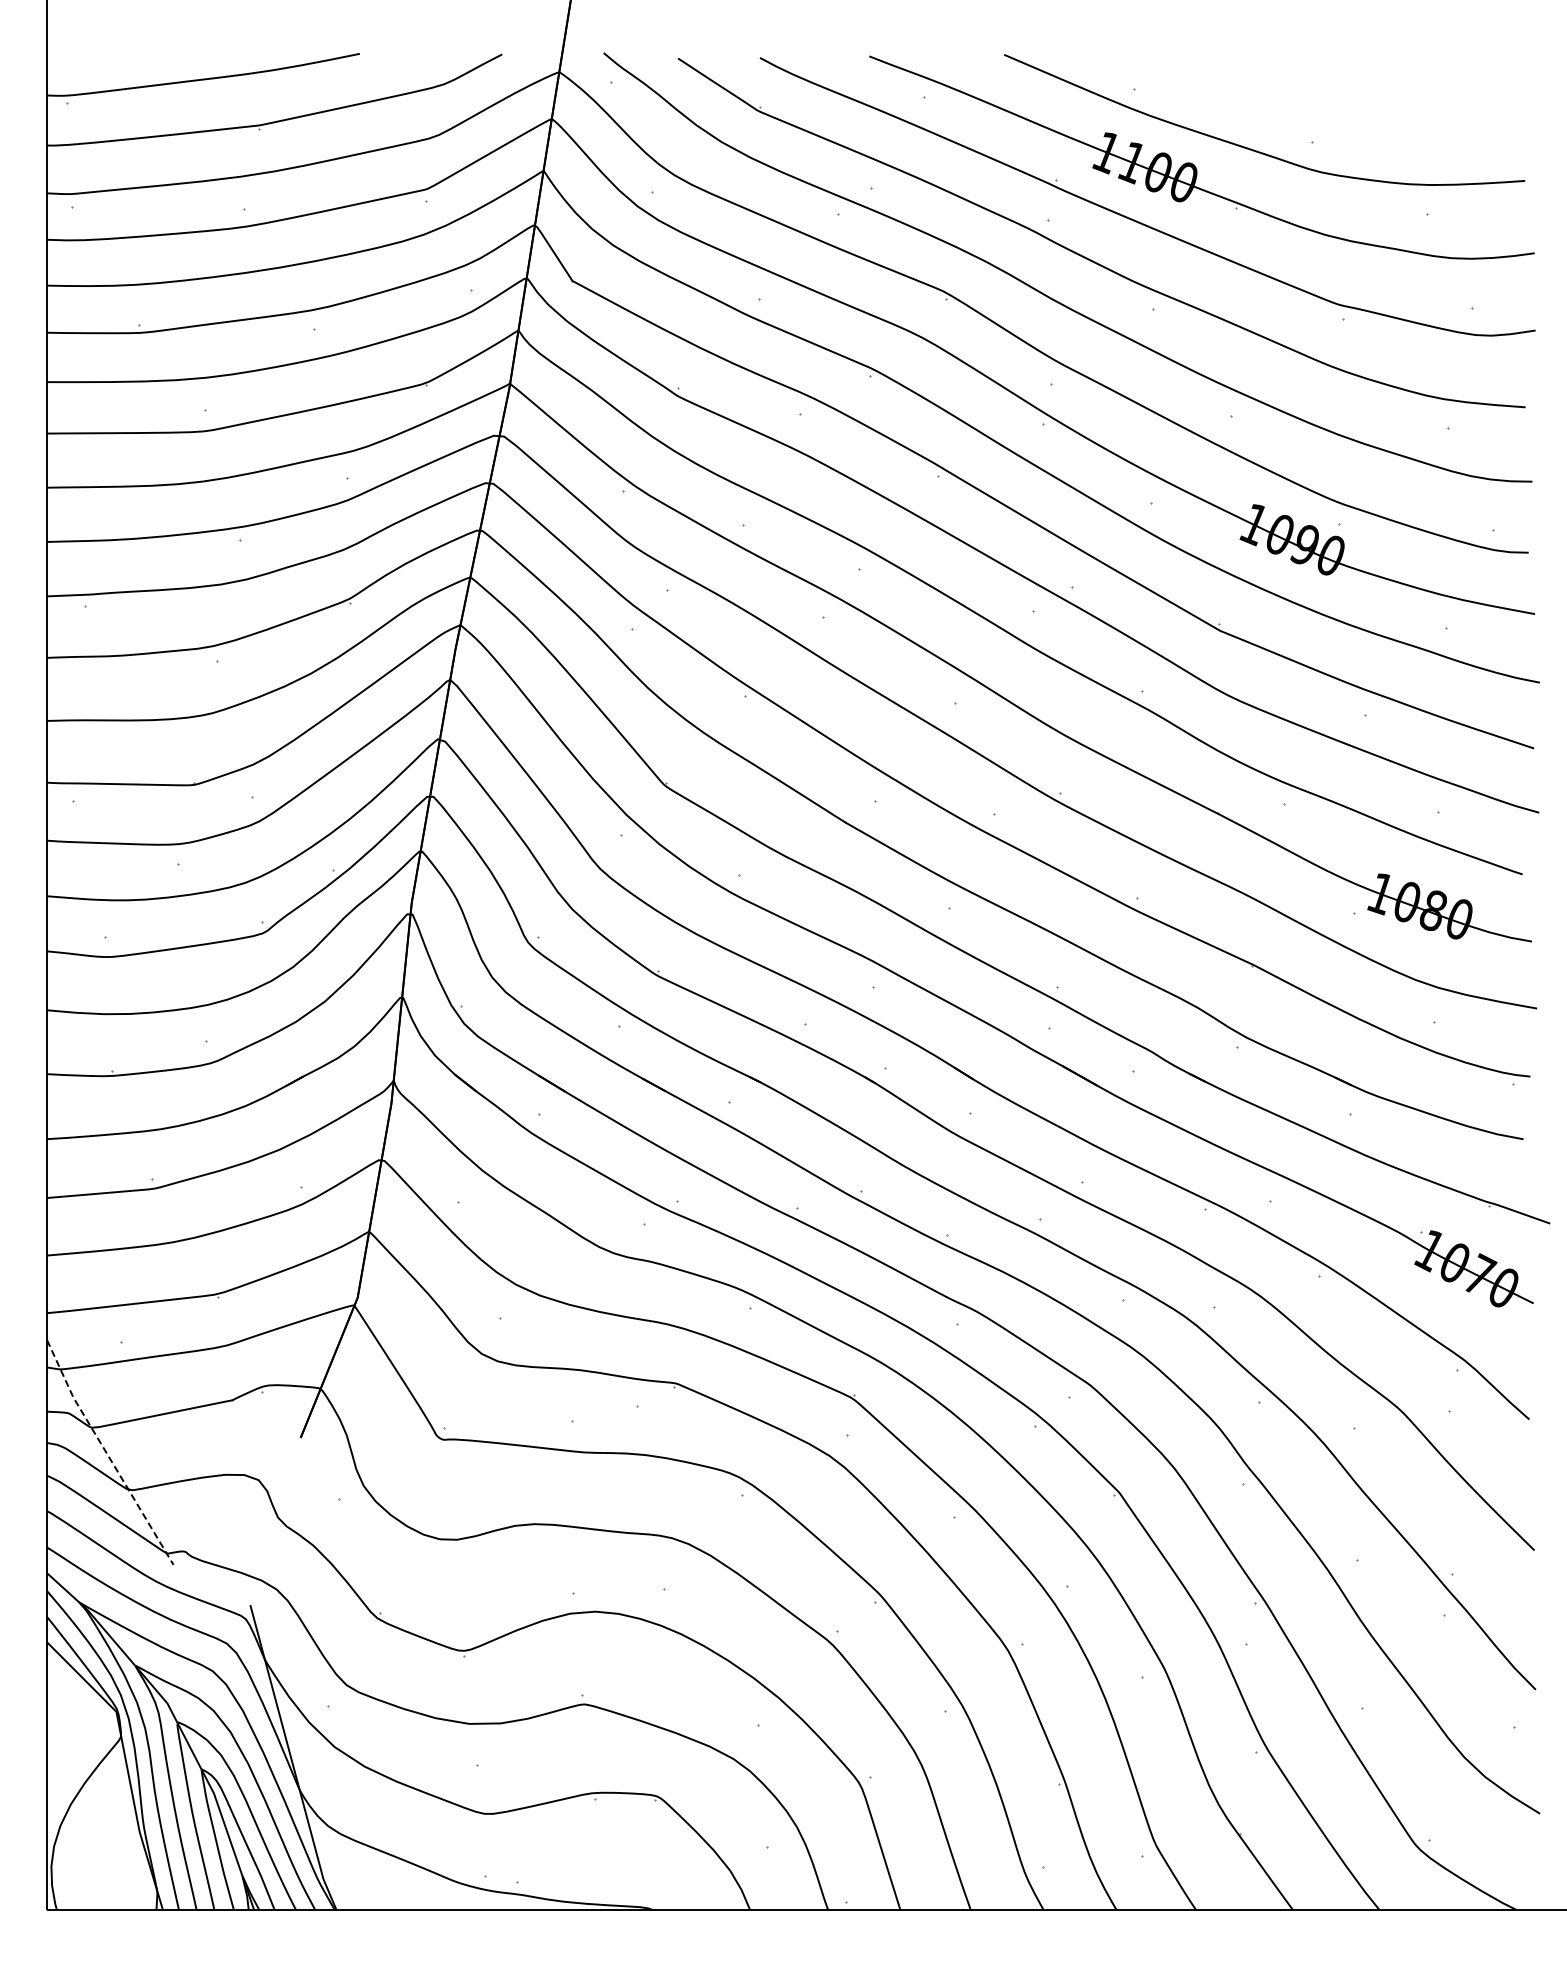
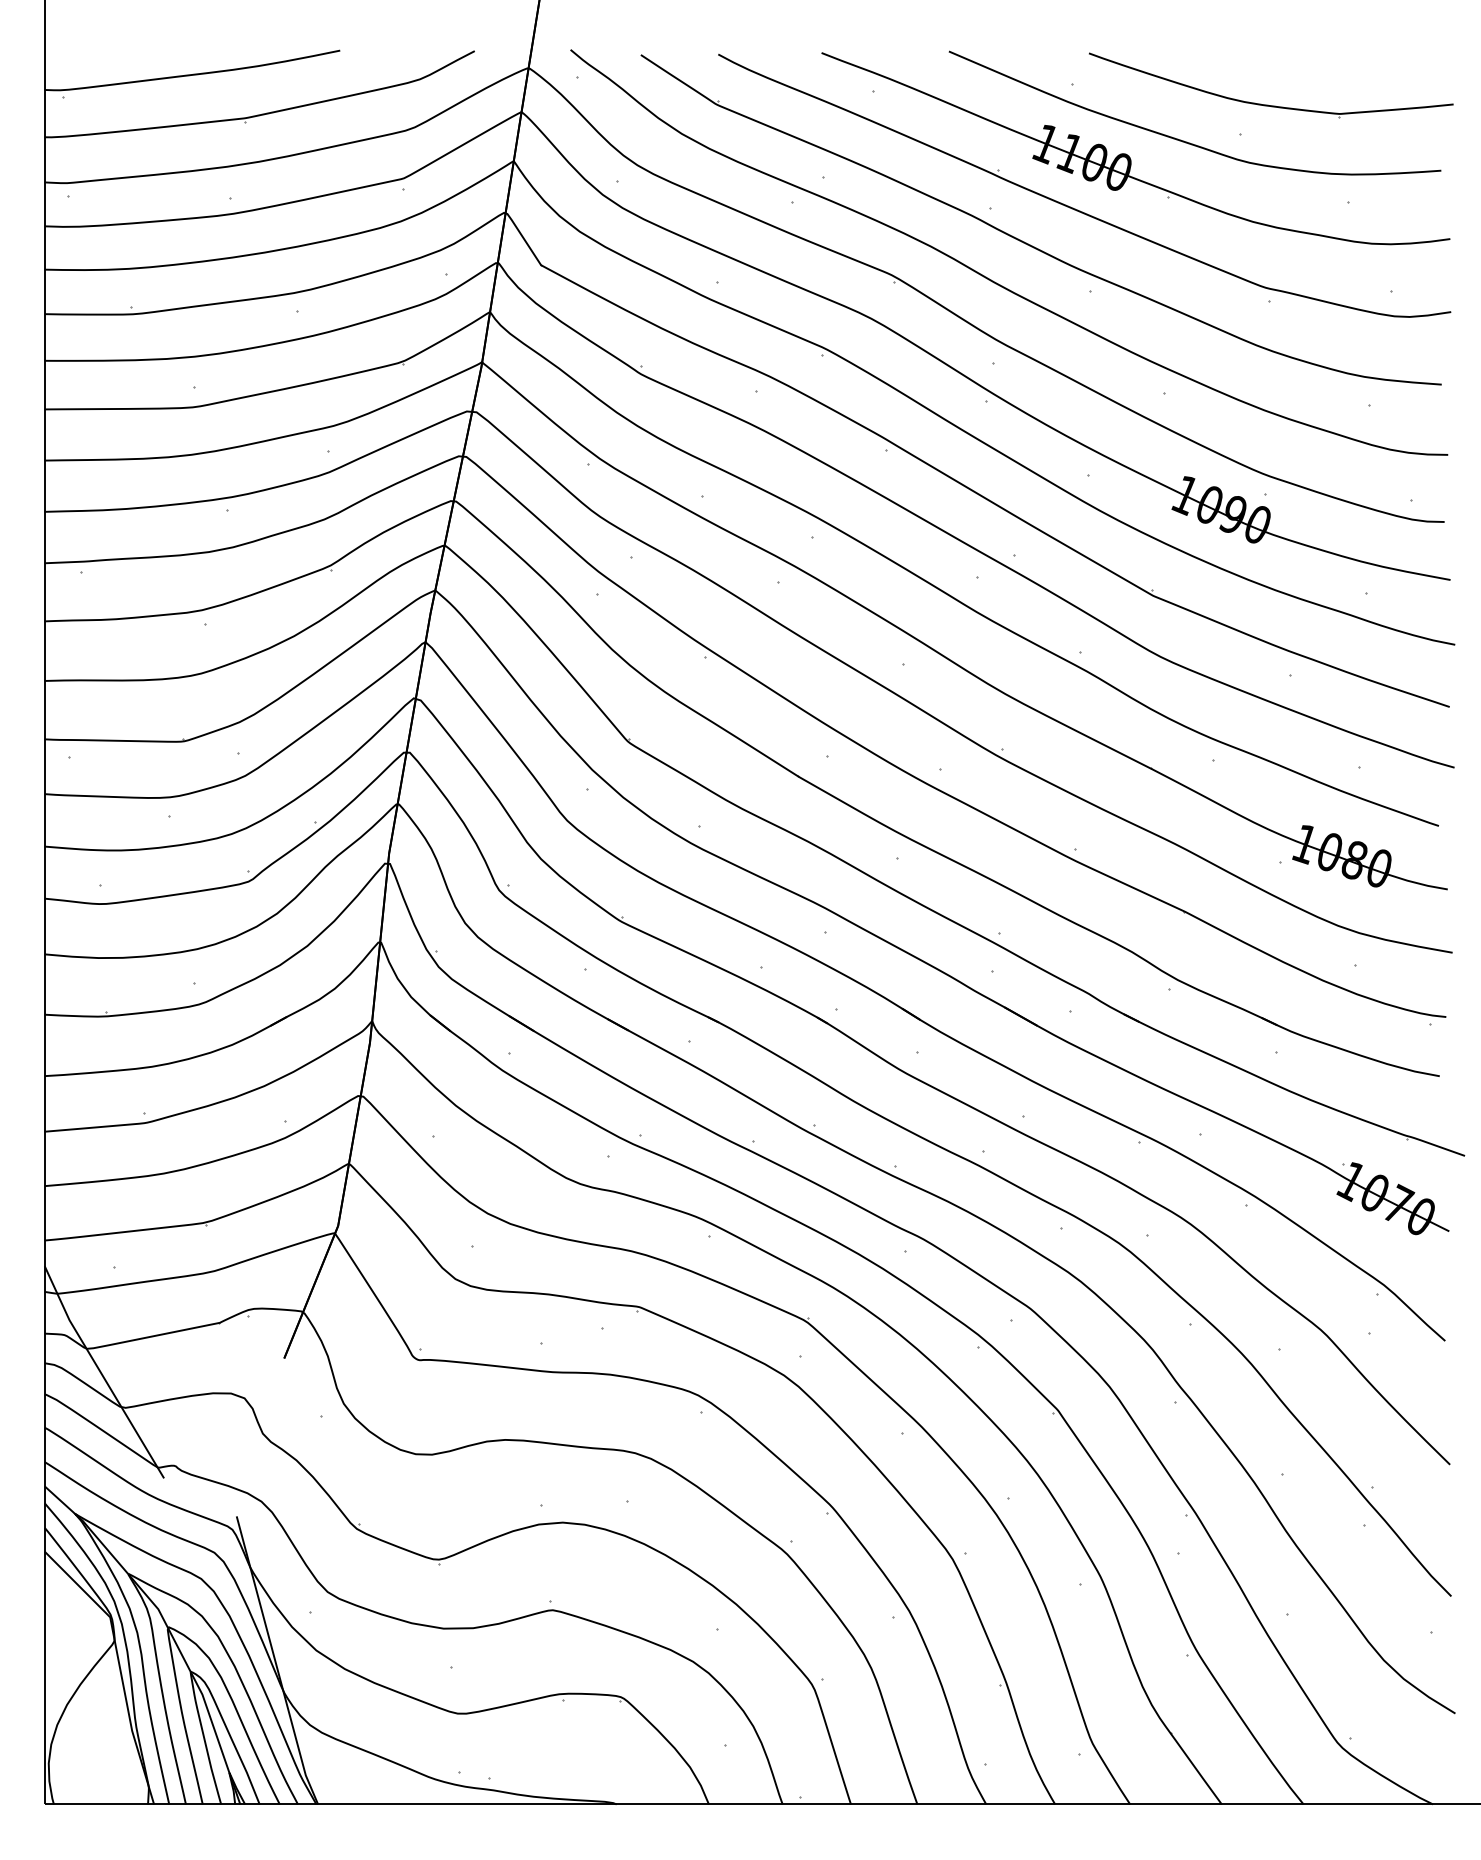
part: (1345, 111) -> (1271, 105), added
line: (106, 1453) -> (100, 1373), dashed -> solid

